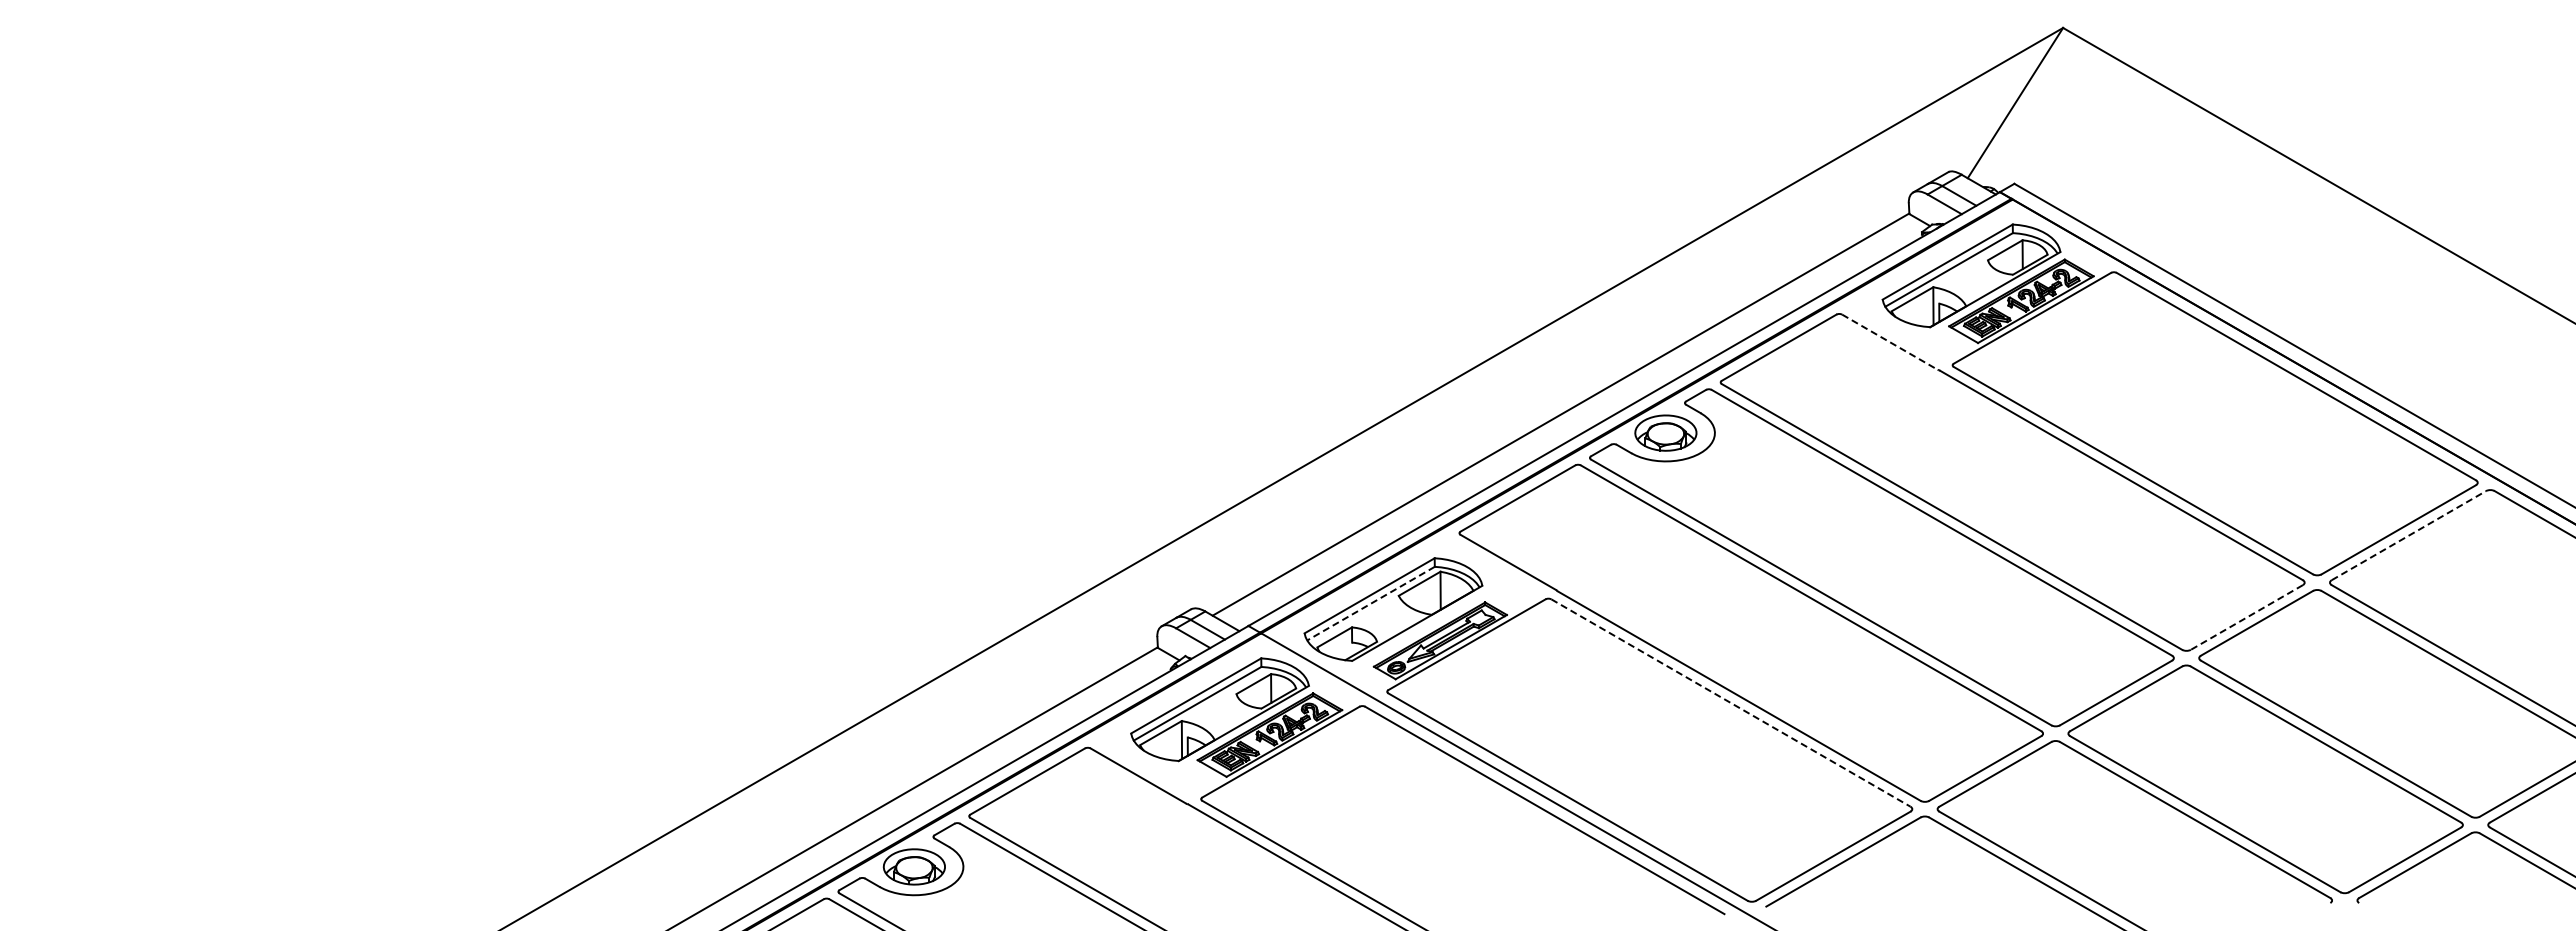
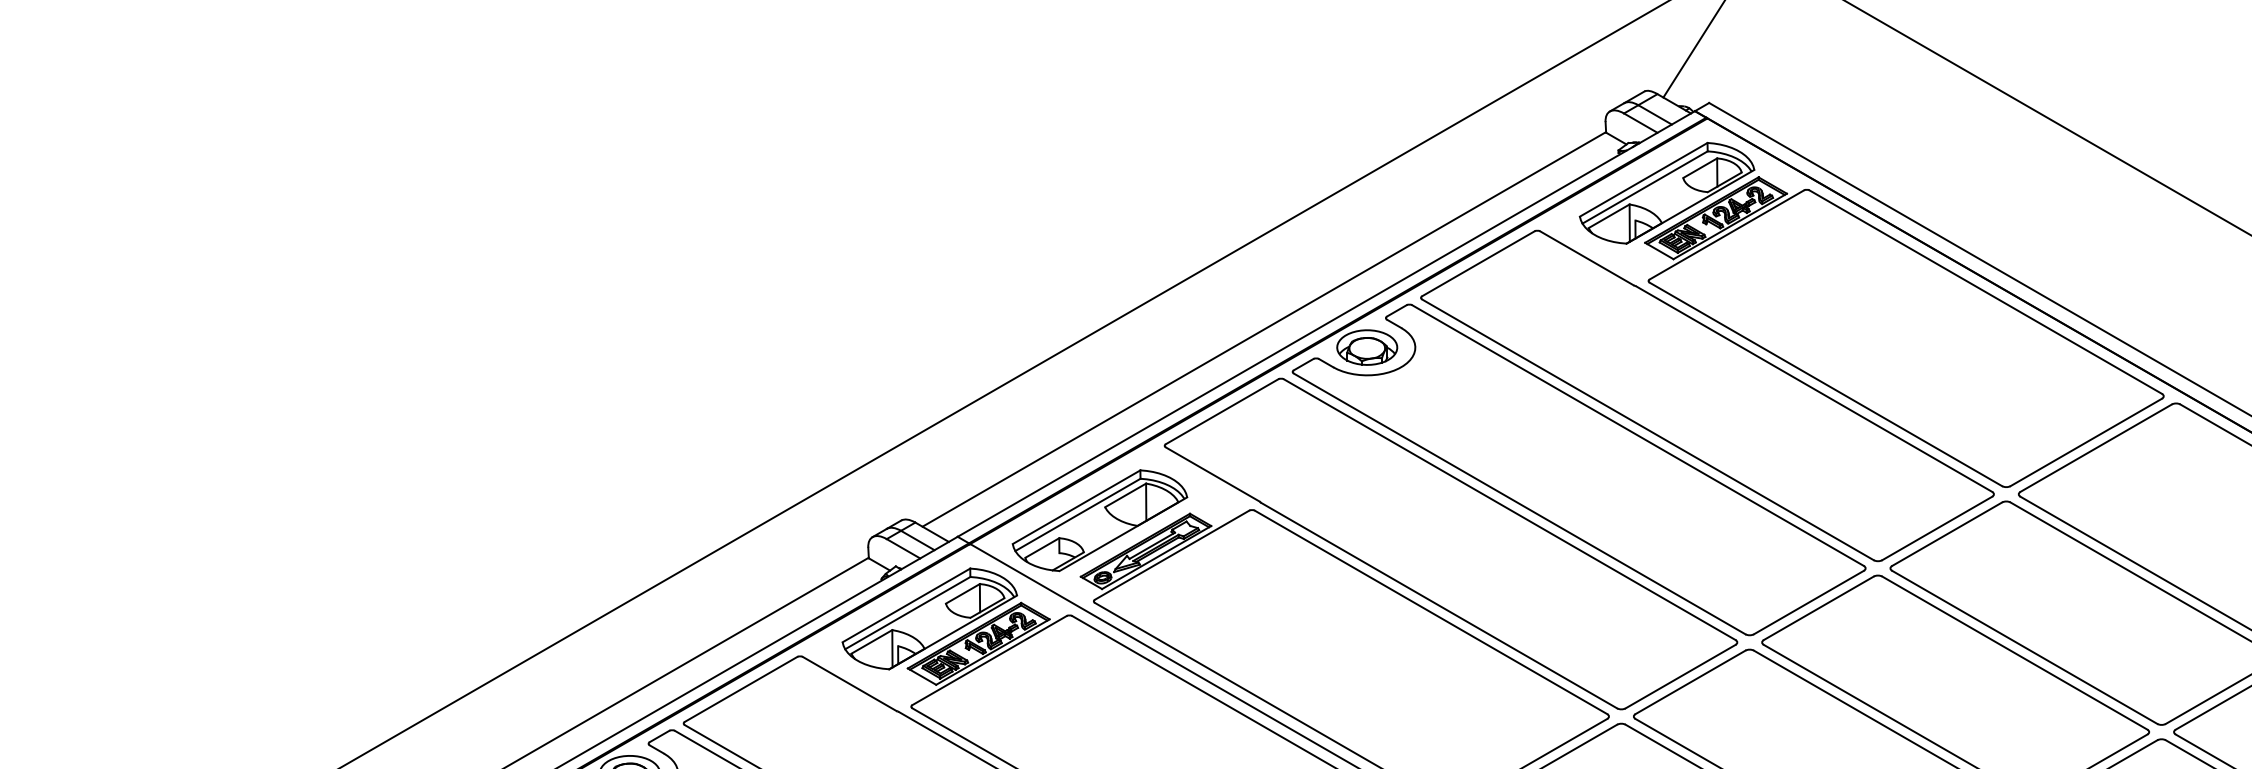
line: (1890, 342) -> (1587, 258), dashed -> solid
line: (2409, 535) -> (2096, 448), dashed -> solid
line: (1371, 603) -> (1078, 514), dashed -> solid
line: (2246, 617) -> (1936, 528), dashed -> solid
line: (1731, 703) -> (1431, 612), dashed -> solid

